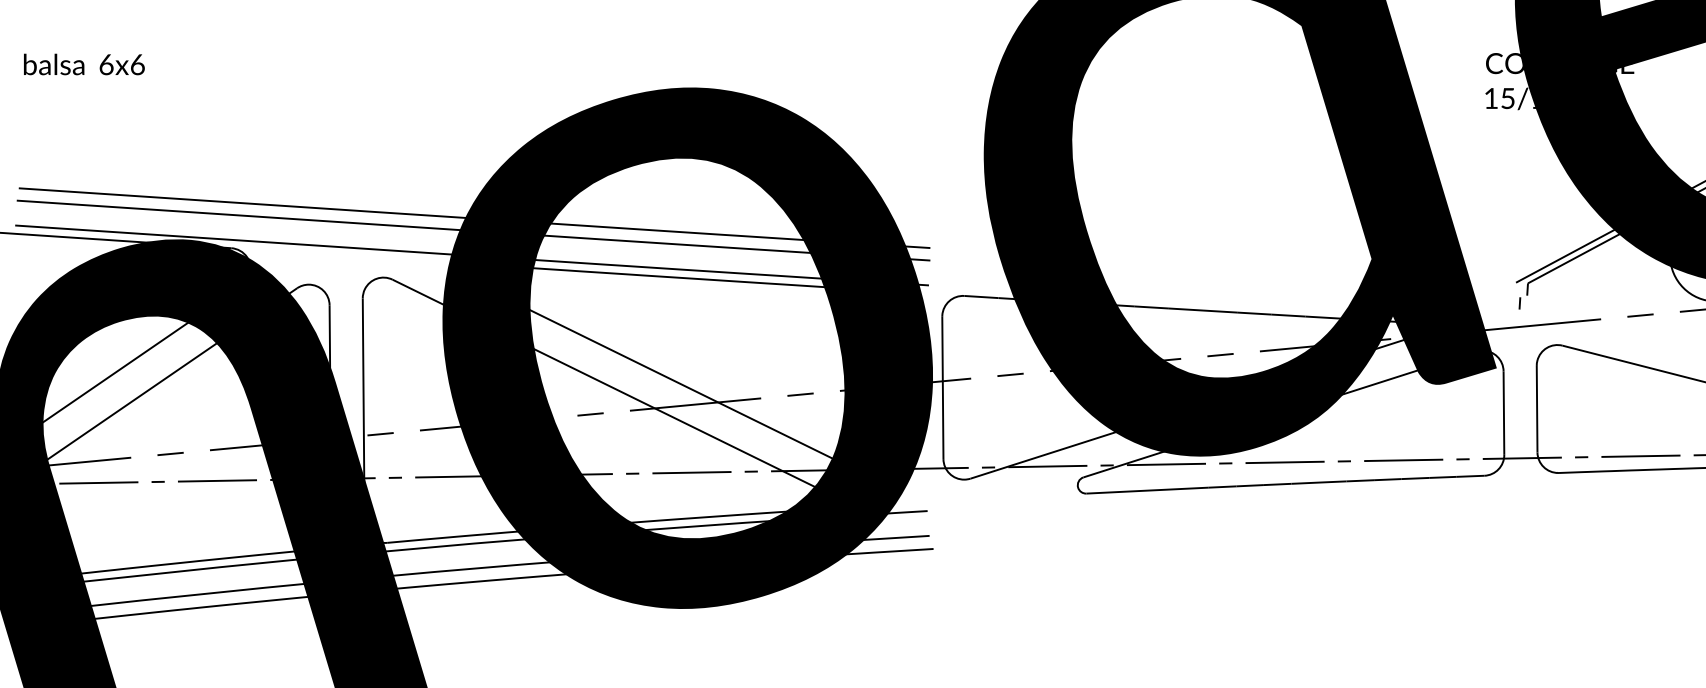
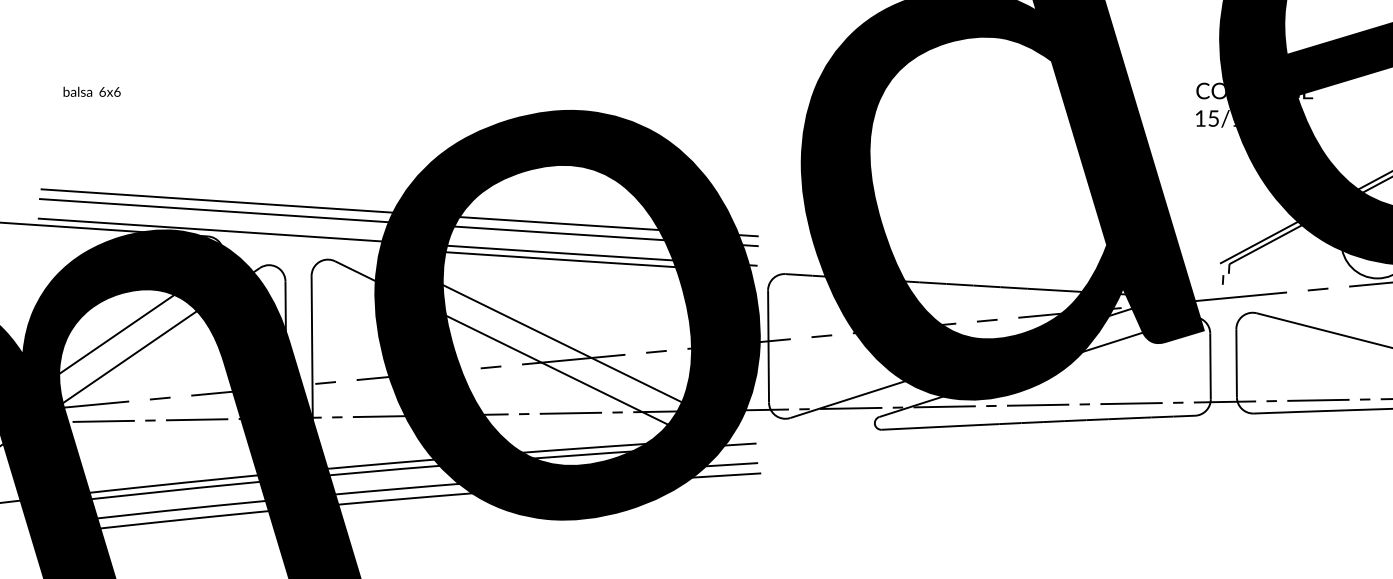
part: (83, 64) -> (91, 91), size x0.6

